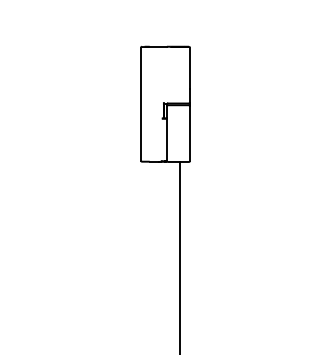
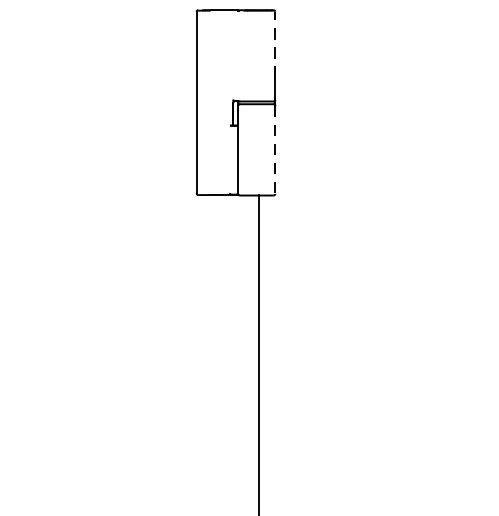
line: (189, 67) -> (274, 43), solid -> dashed
line: (189, 134) -> (274, 151), solid -> dashed

